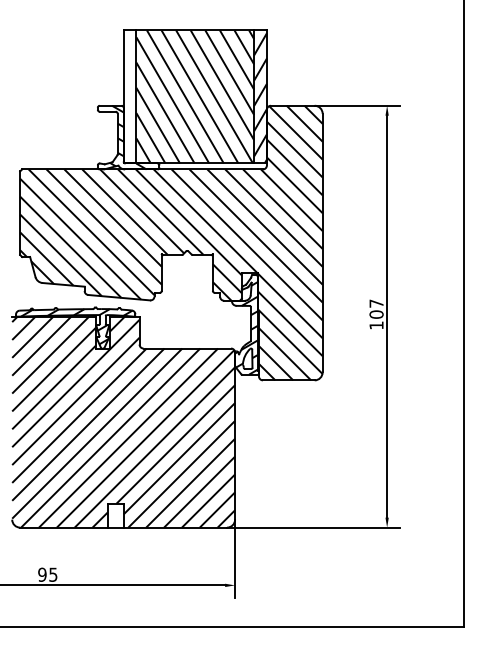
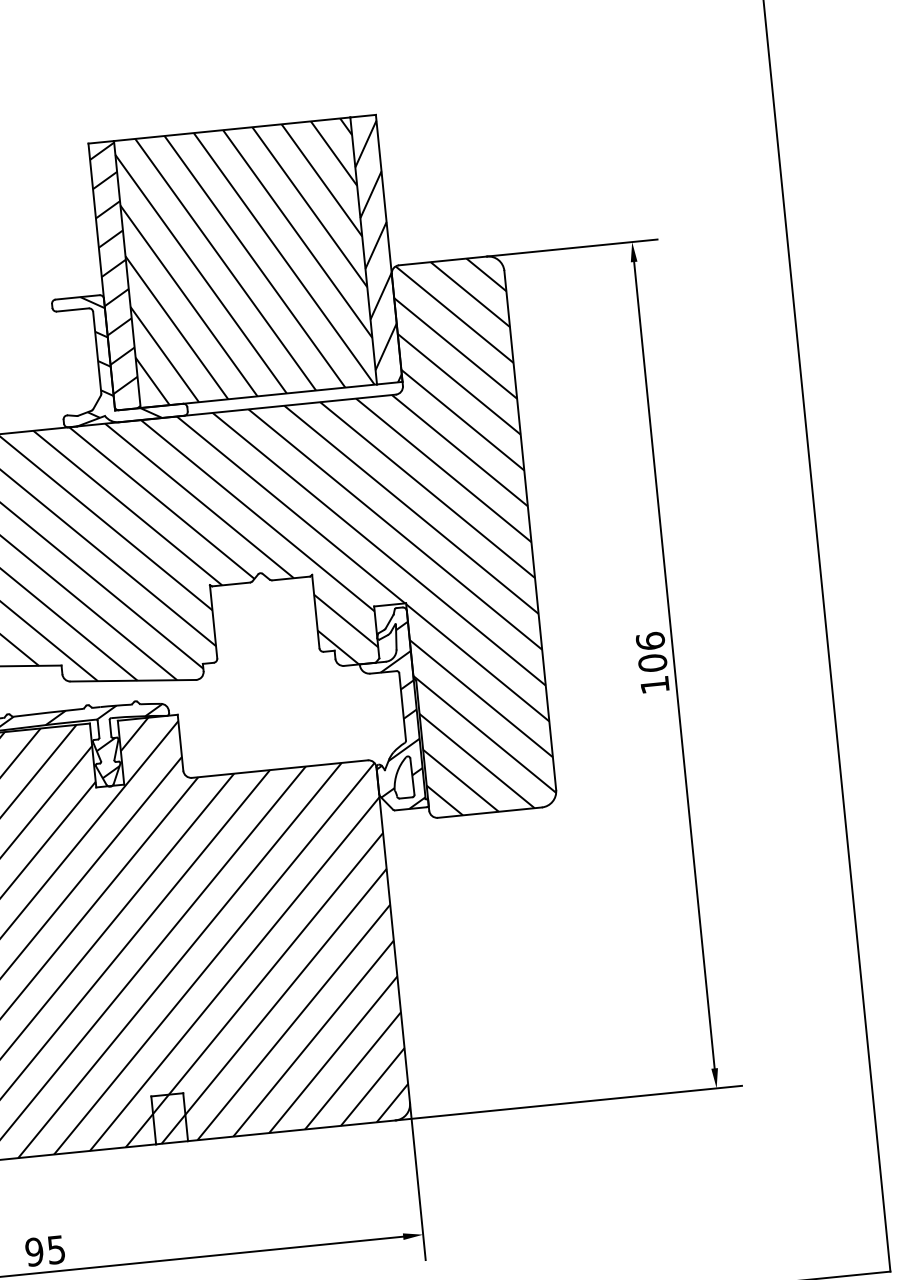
hatch: (129, 97) -> (113, 277), added
text: (376, 303) -> (650, 640), 107 -> 106
hatch: (115, 515) -> (169, 1118), added

